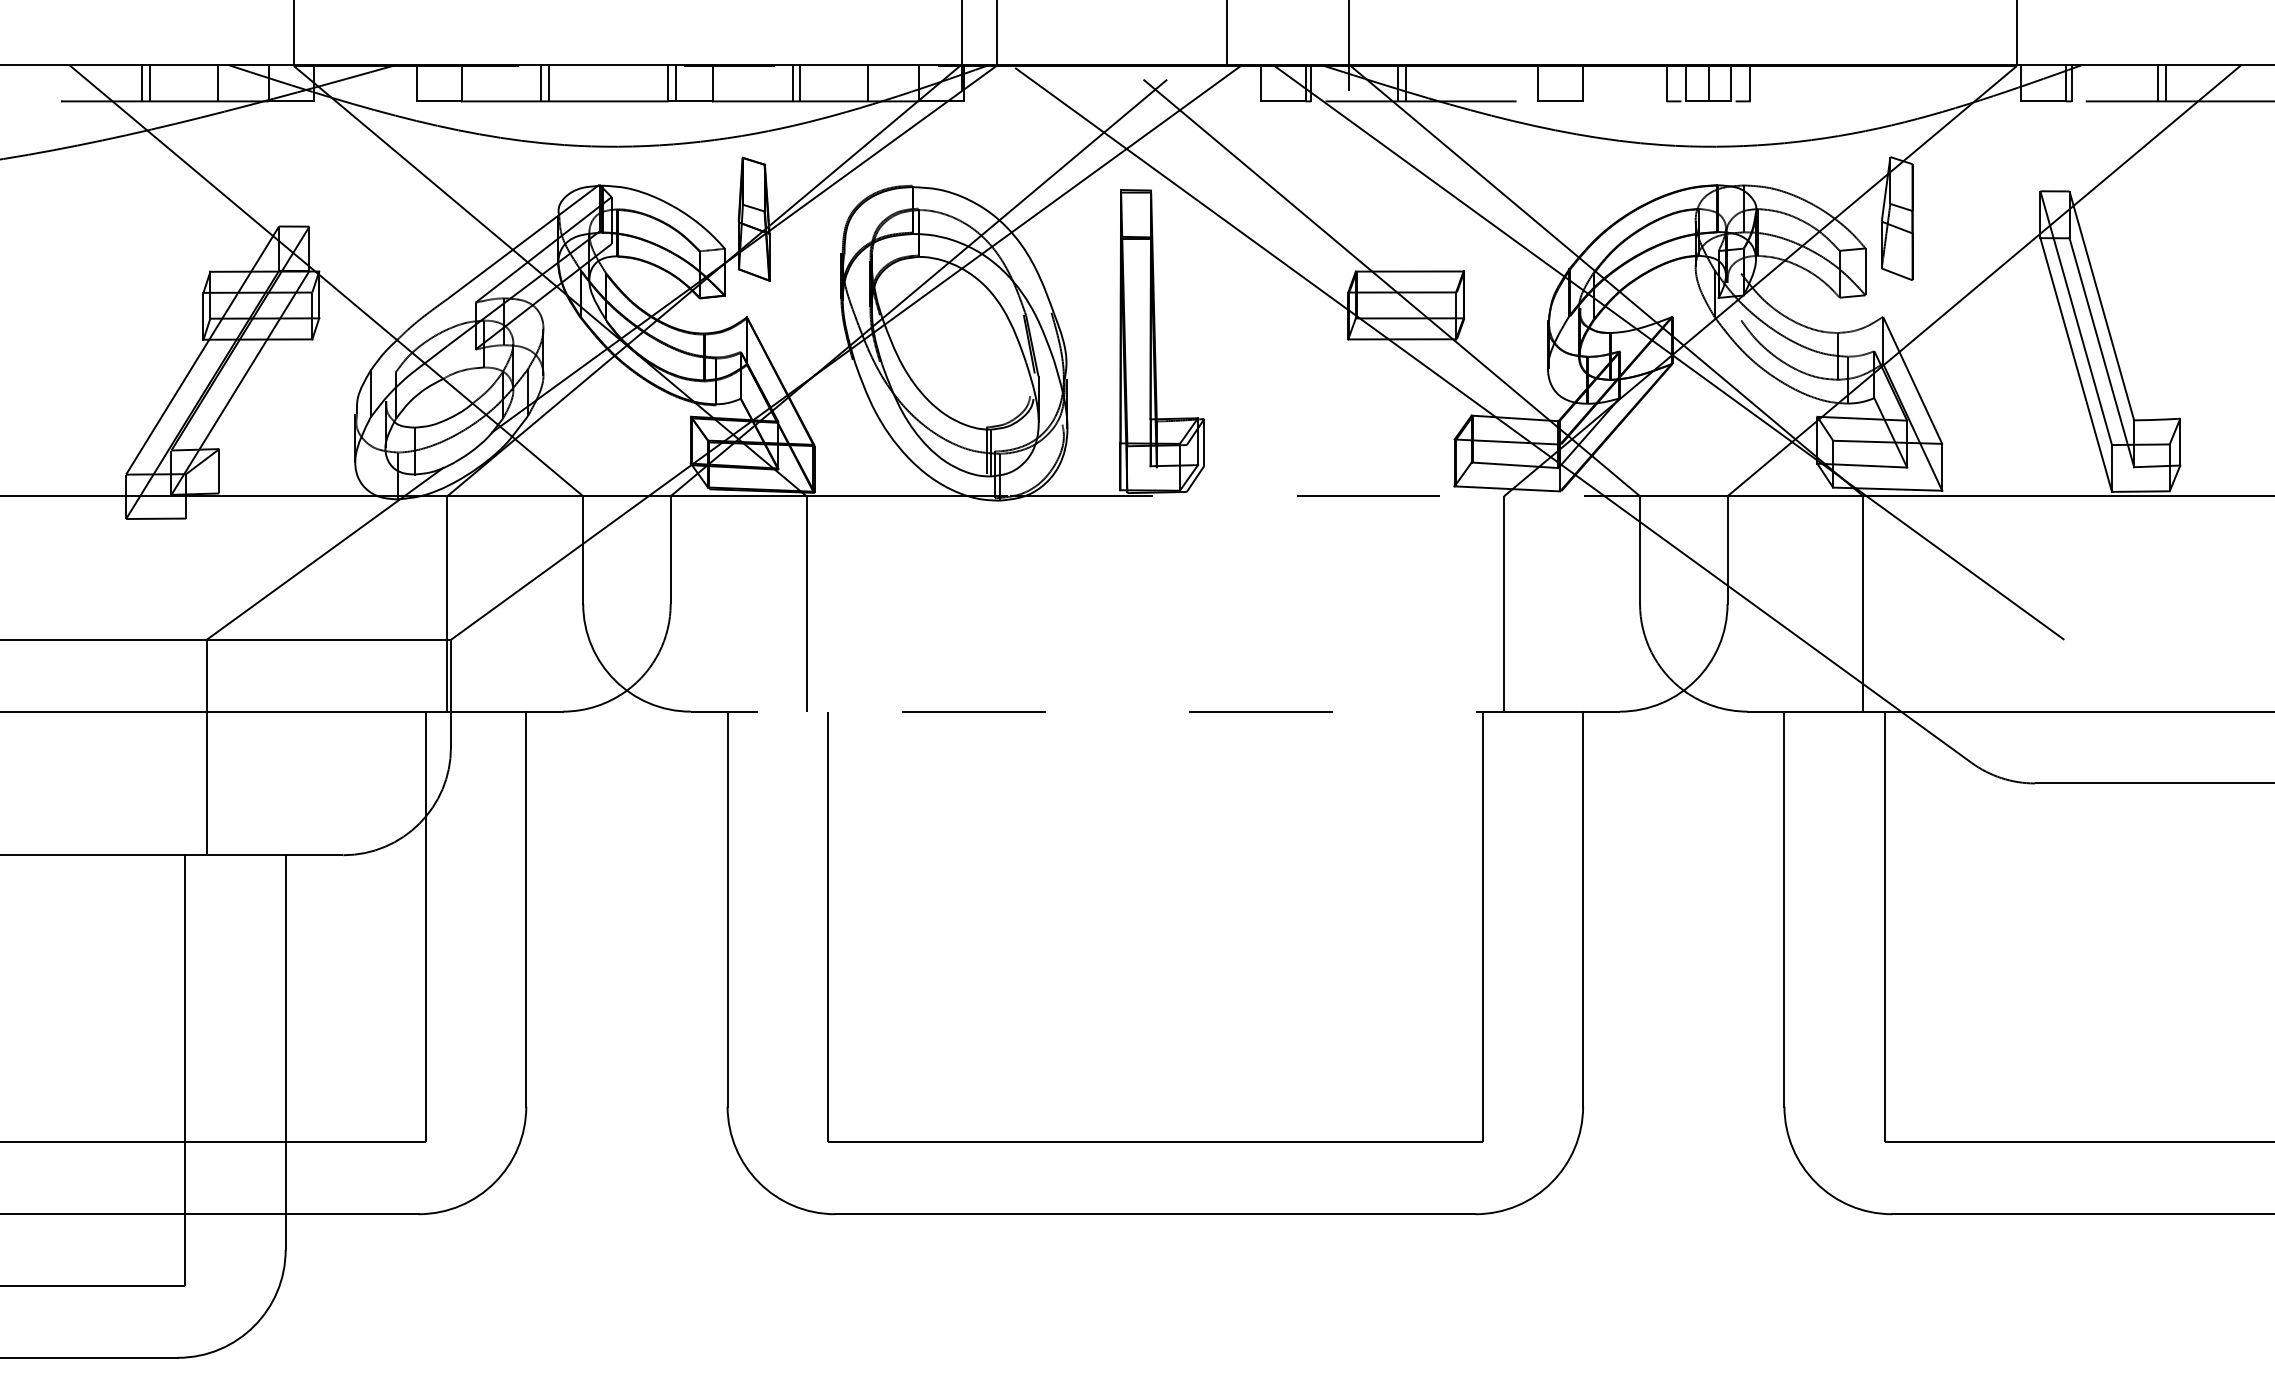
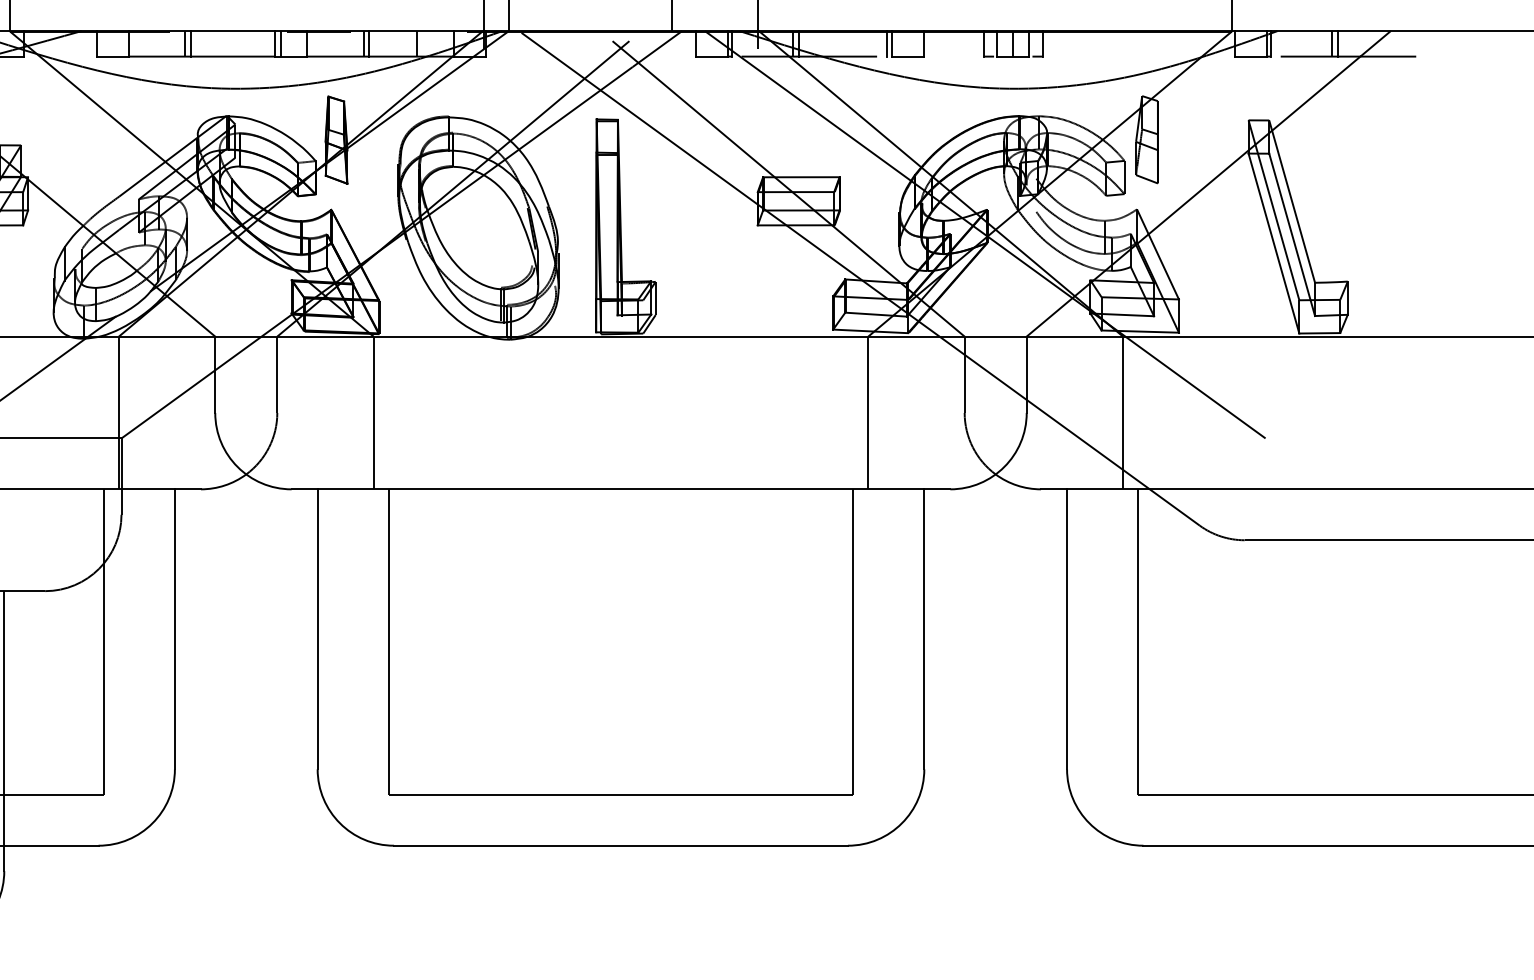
line: (1530, 83) -> (886, 43), added
line: (1367, 496) -> (771, 336), dashed -> solid
line: (1154, 711) -> (620, 489), dashed -> solid

